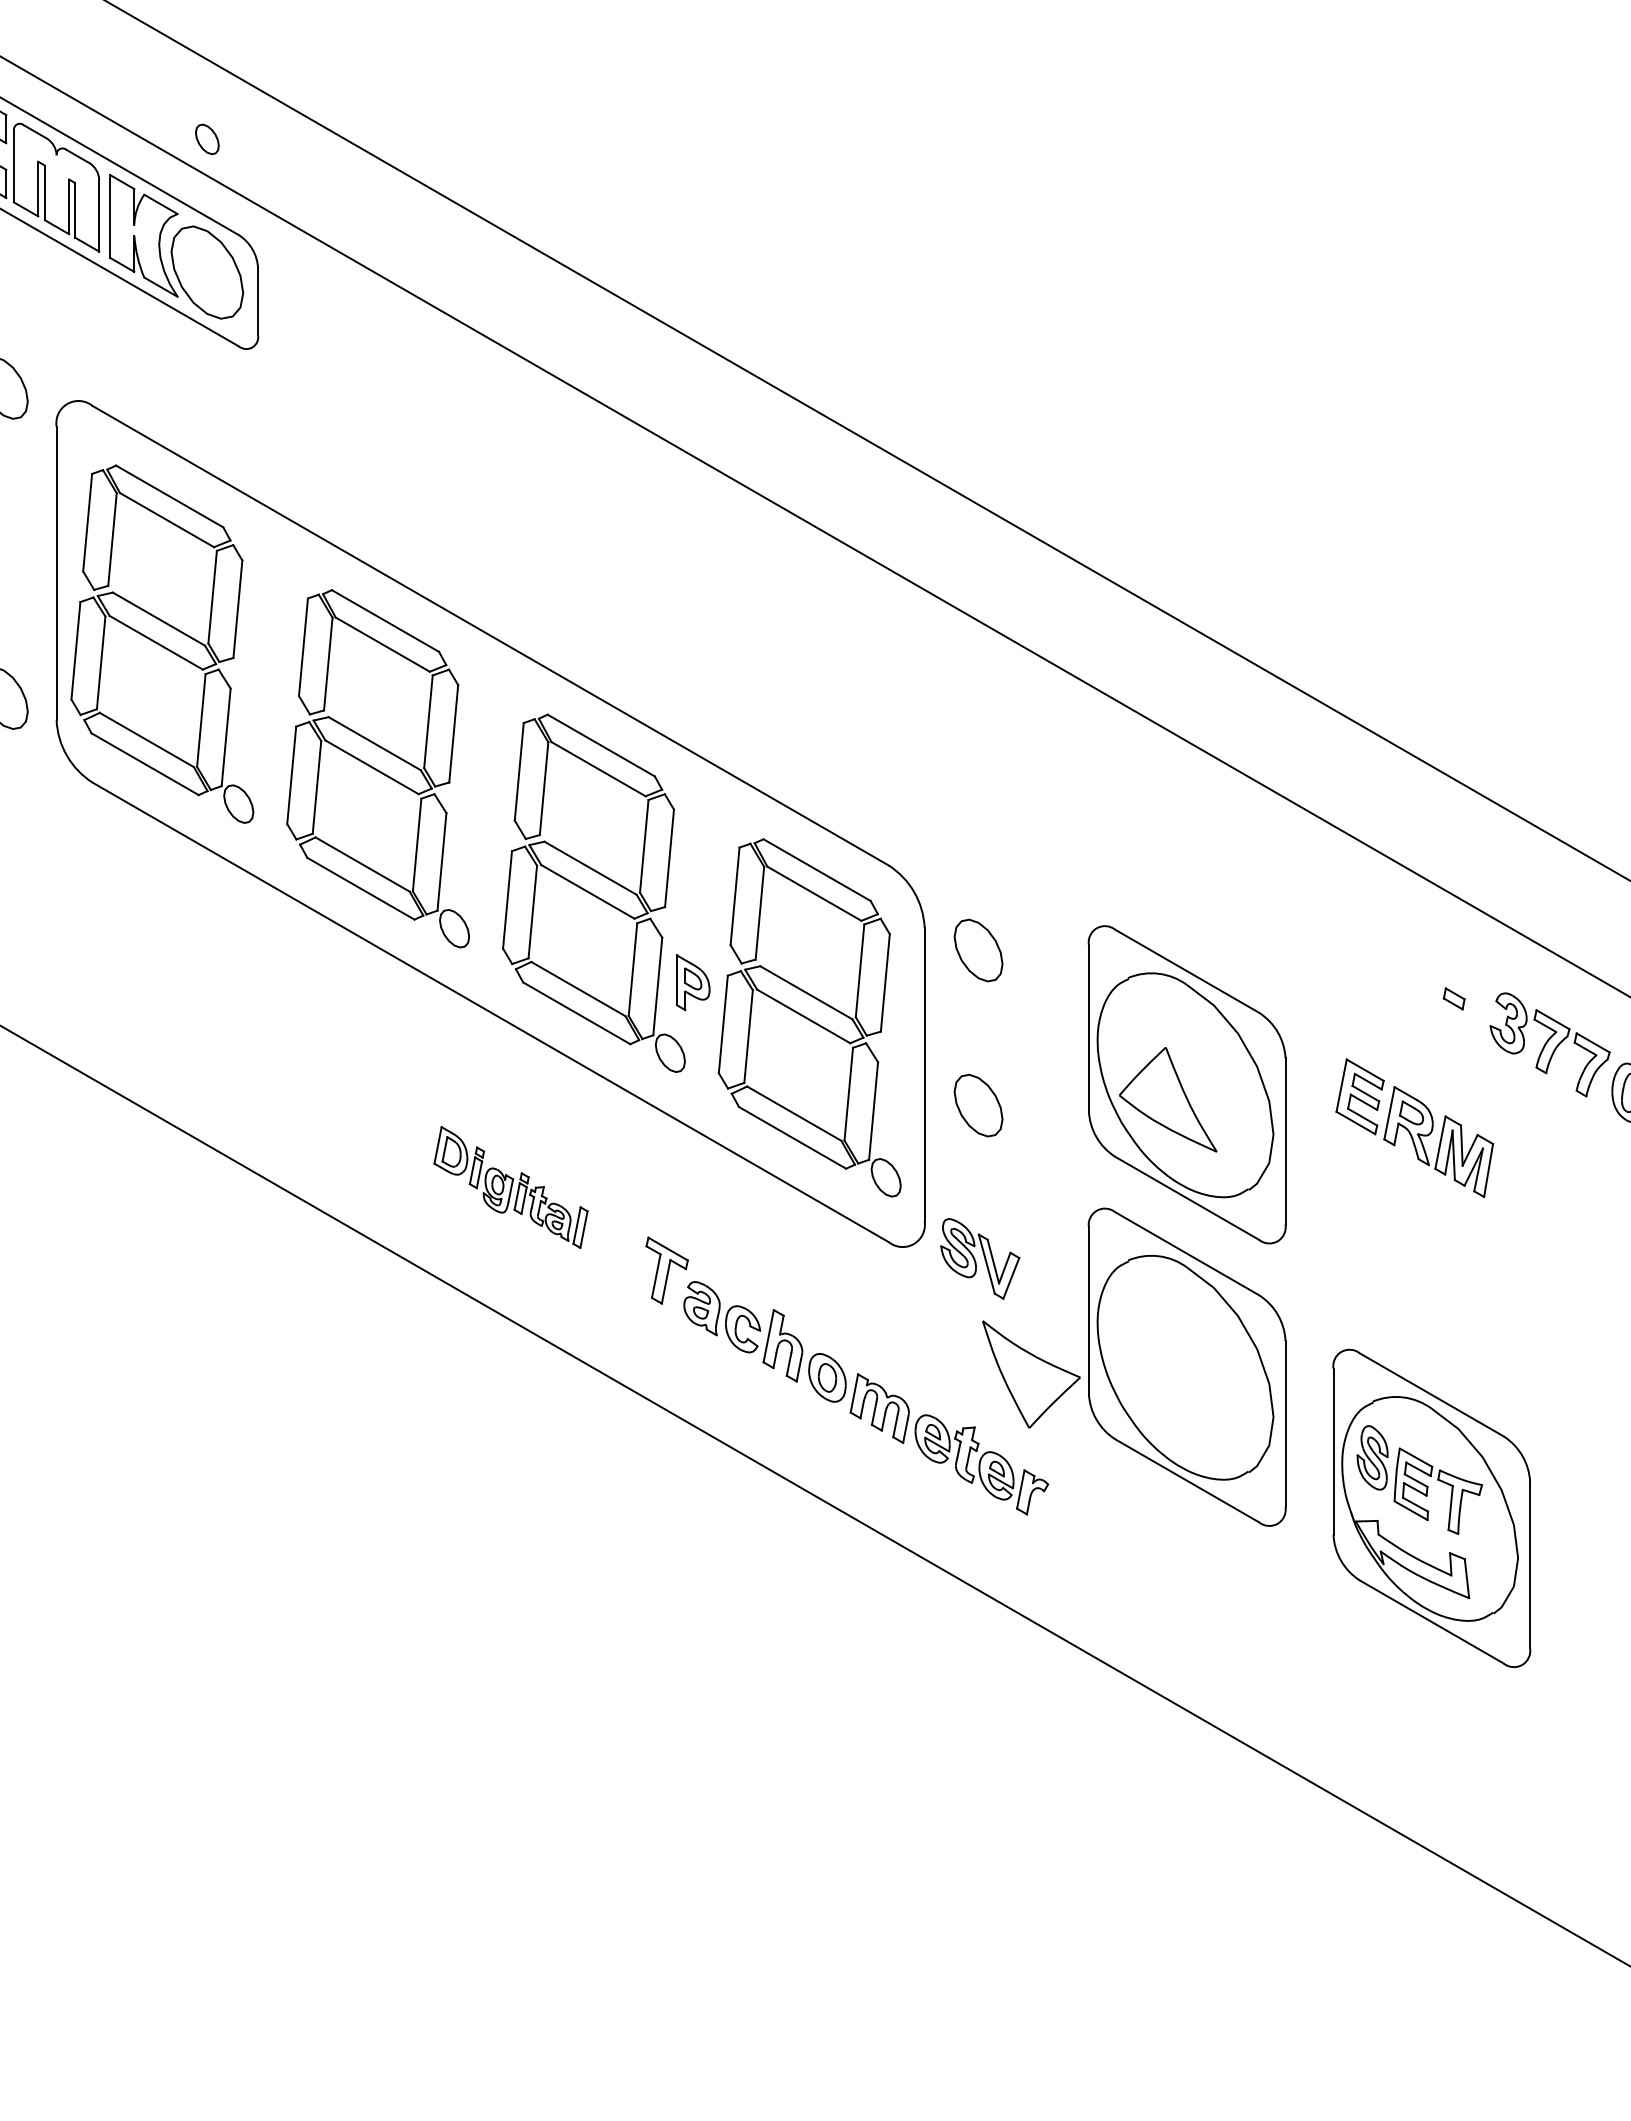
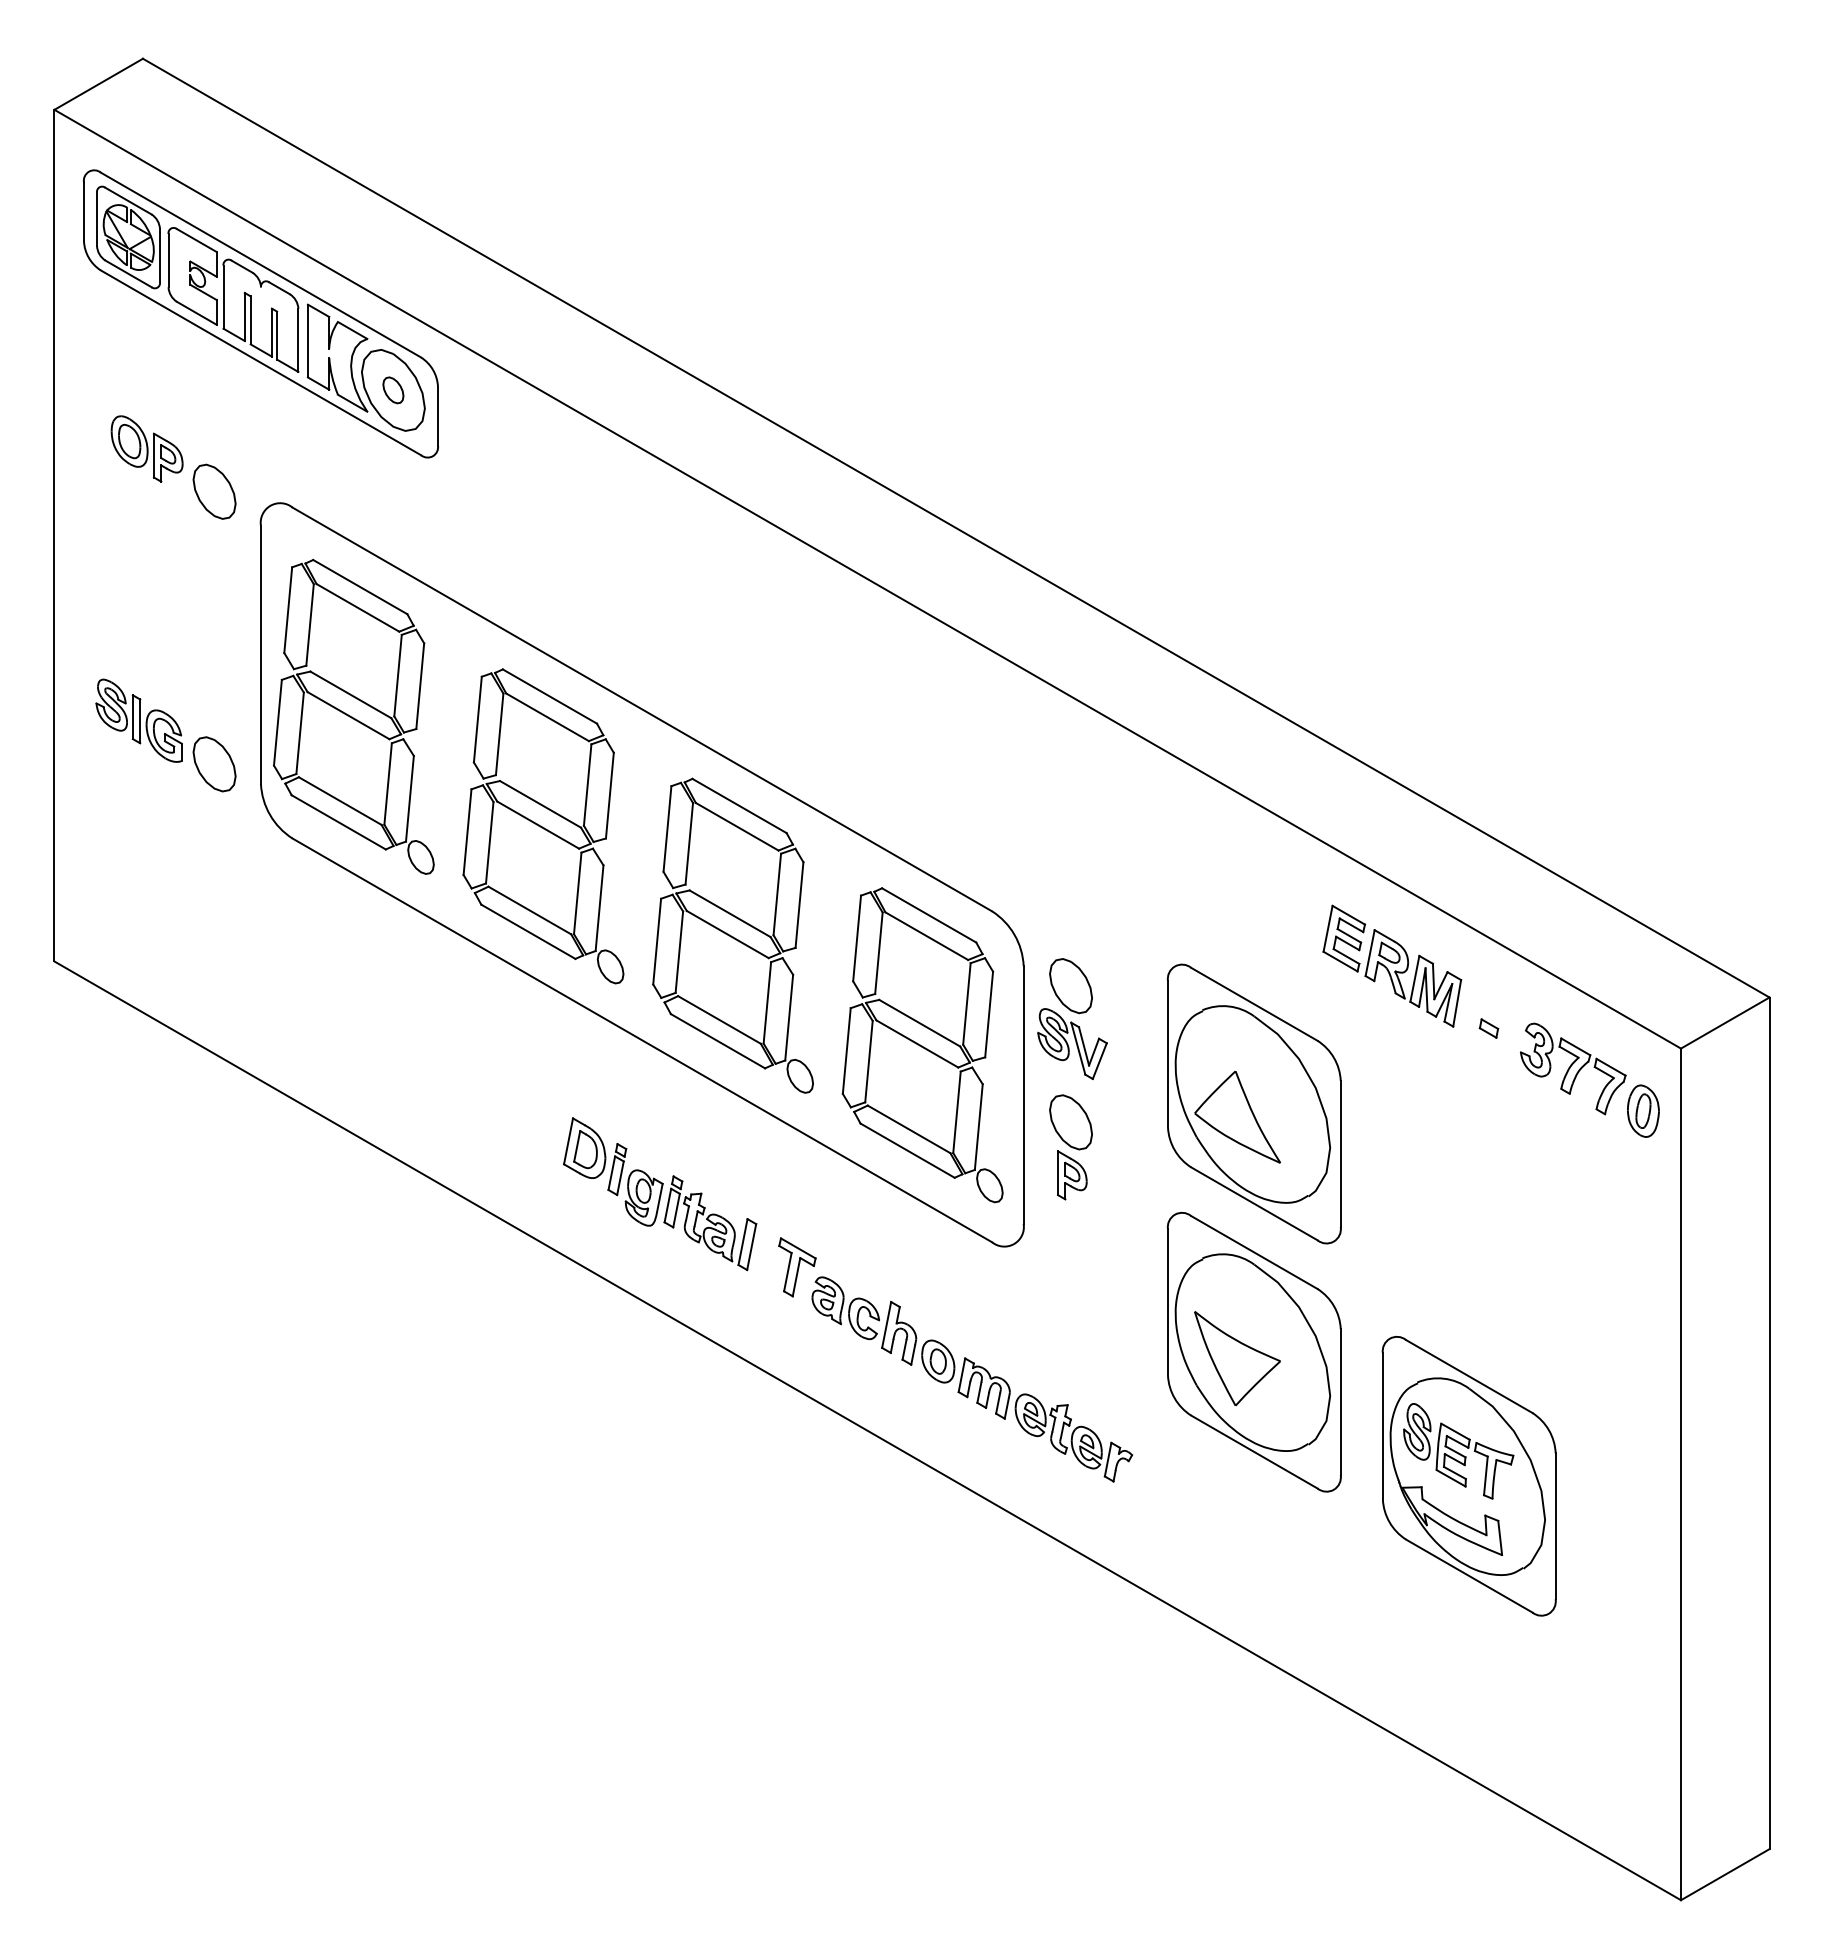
part: (207, 139) -> (393, 390), moved
part: (693, 982) -> (1072, 1175), moved
part: (1414, 1127) -> (1392, 965), moved
part: (511, 1187) -> (660, 1194), size x1.43
part: (980, 1259) -> (1072, 1044), moved
part: (1031, 1374) -> (1237, 1358), moved

